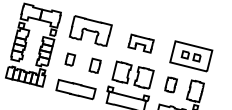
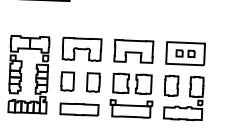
part: (140, 43) -> (133, 51), size x1.67
part: (69, 59) -> (67, 81), size x1.67
part: (95, 65) -> (93, 82), size x1.43
part: (171, 84) -> (171, 85), size x1.43

